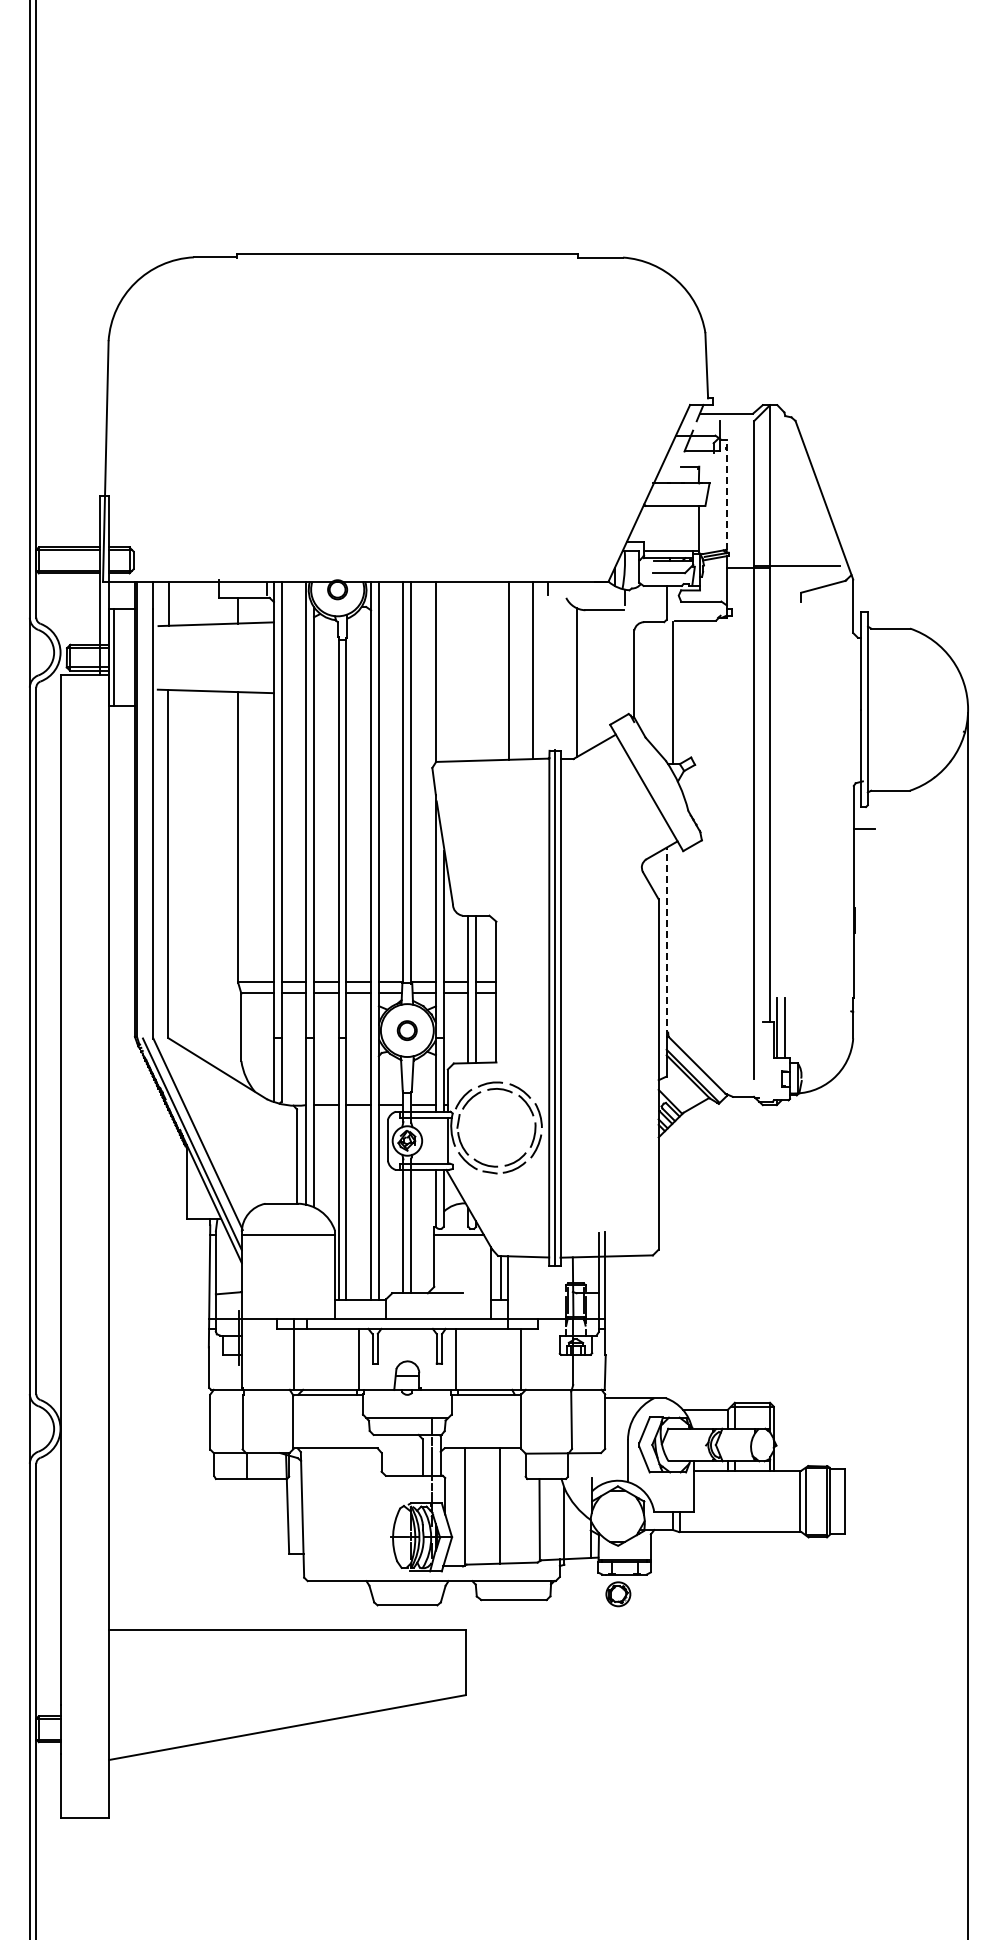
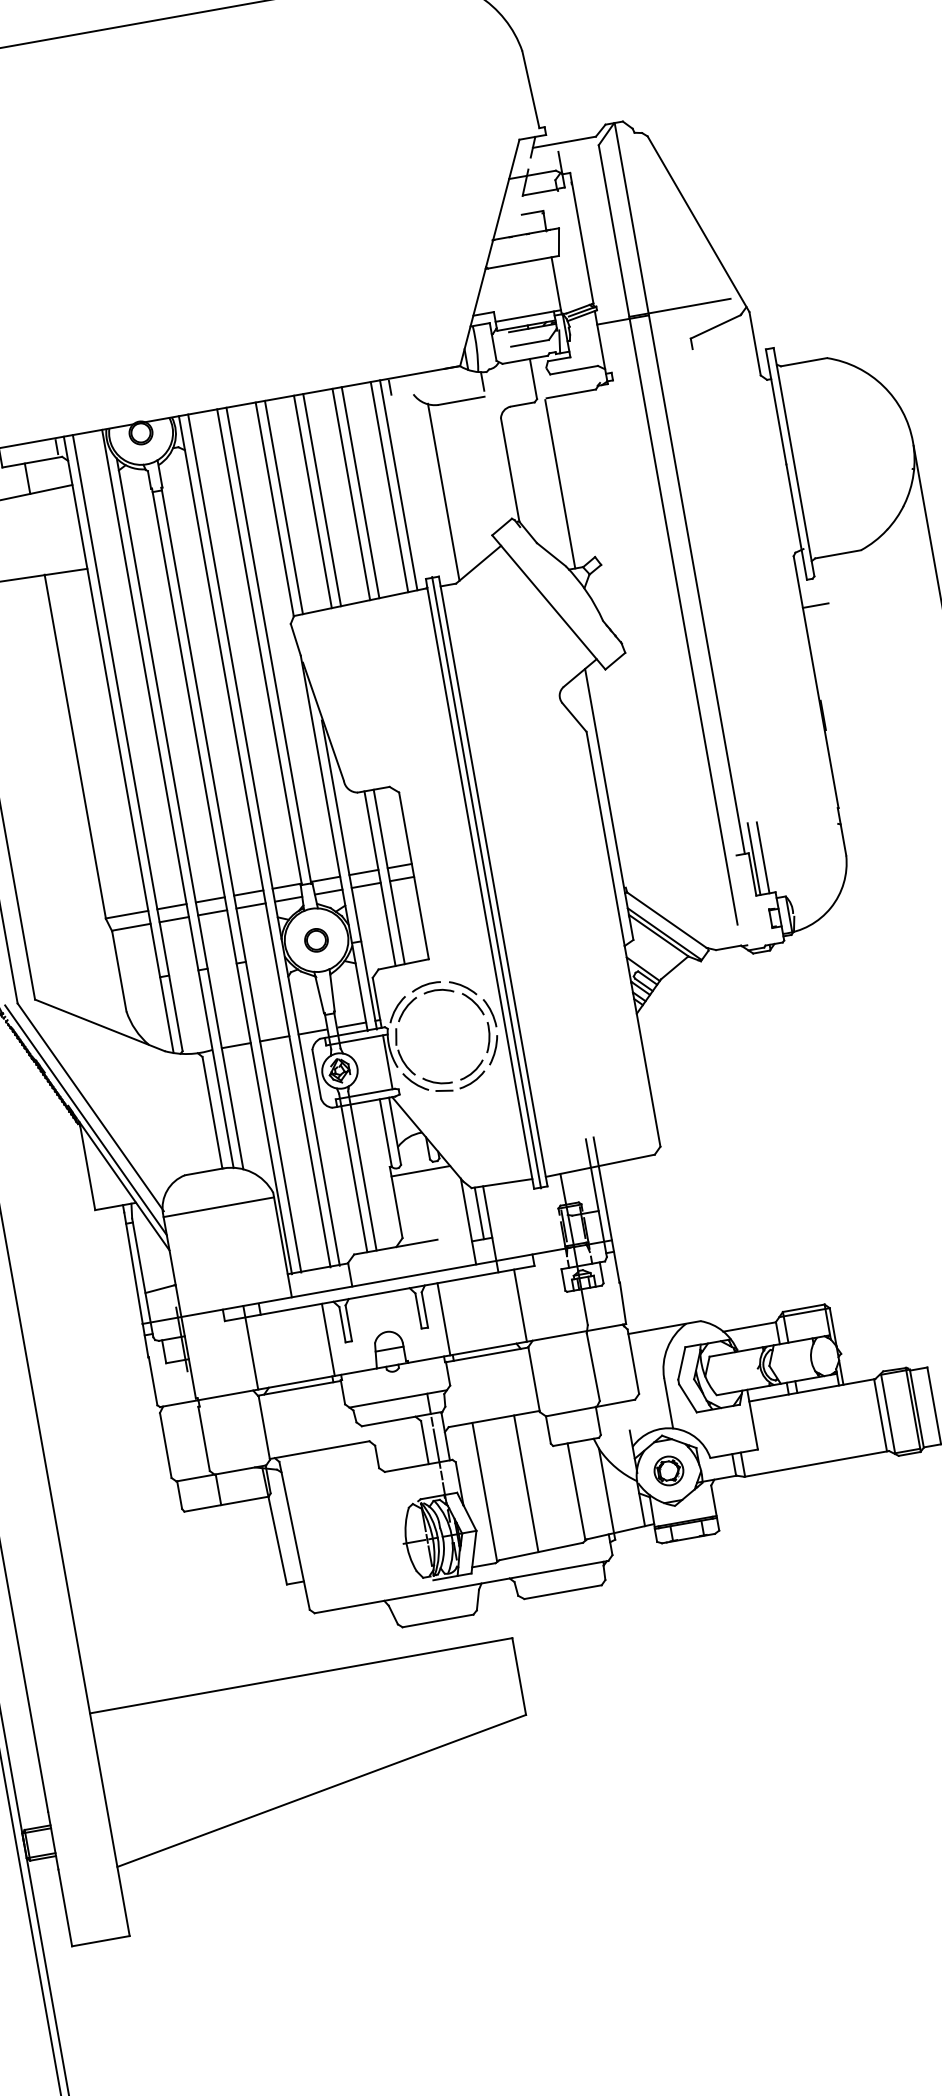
line: (726, 494) -> (581, 238), dashed -> solid
line: (540, 669) -> (398, 484), added
line: (476, 670) -> (322, 499), added
line: (500, 670) -> (350, 494), added
line: (443, 671) -> (283, 507), added
line: (468, 671) -> (313, 502), added
line: (666, 942) -> (604, 781), dashed -> solid
part: (618, 1594) -> (669, 1471), moved

